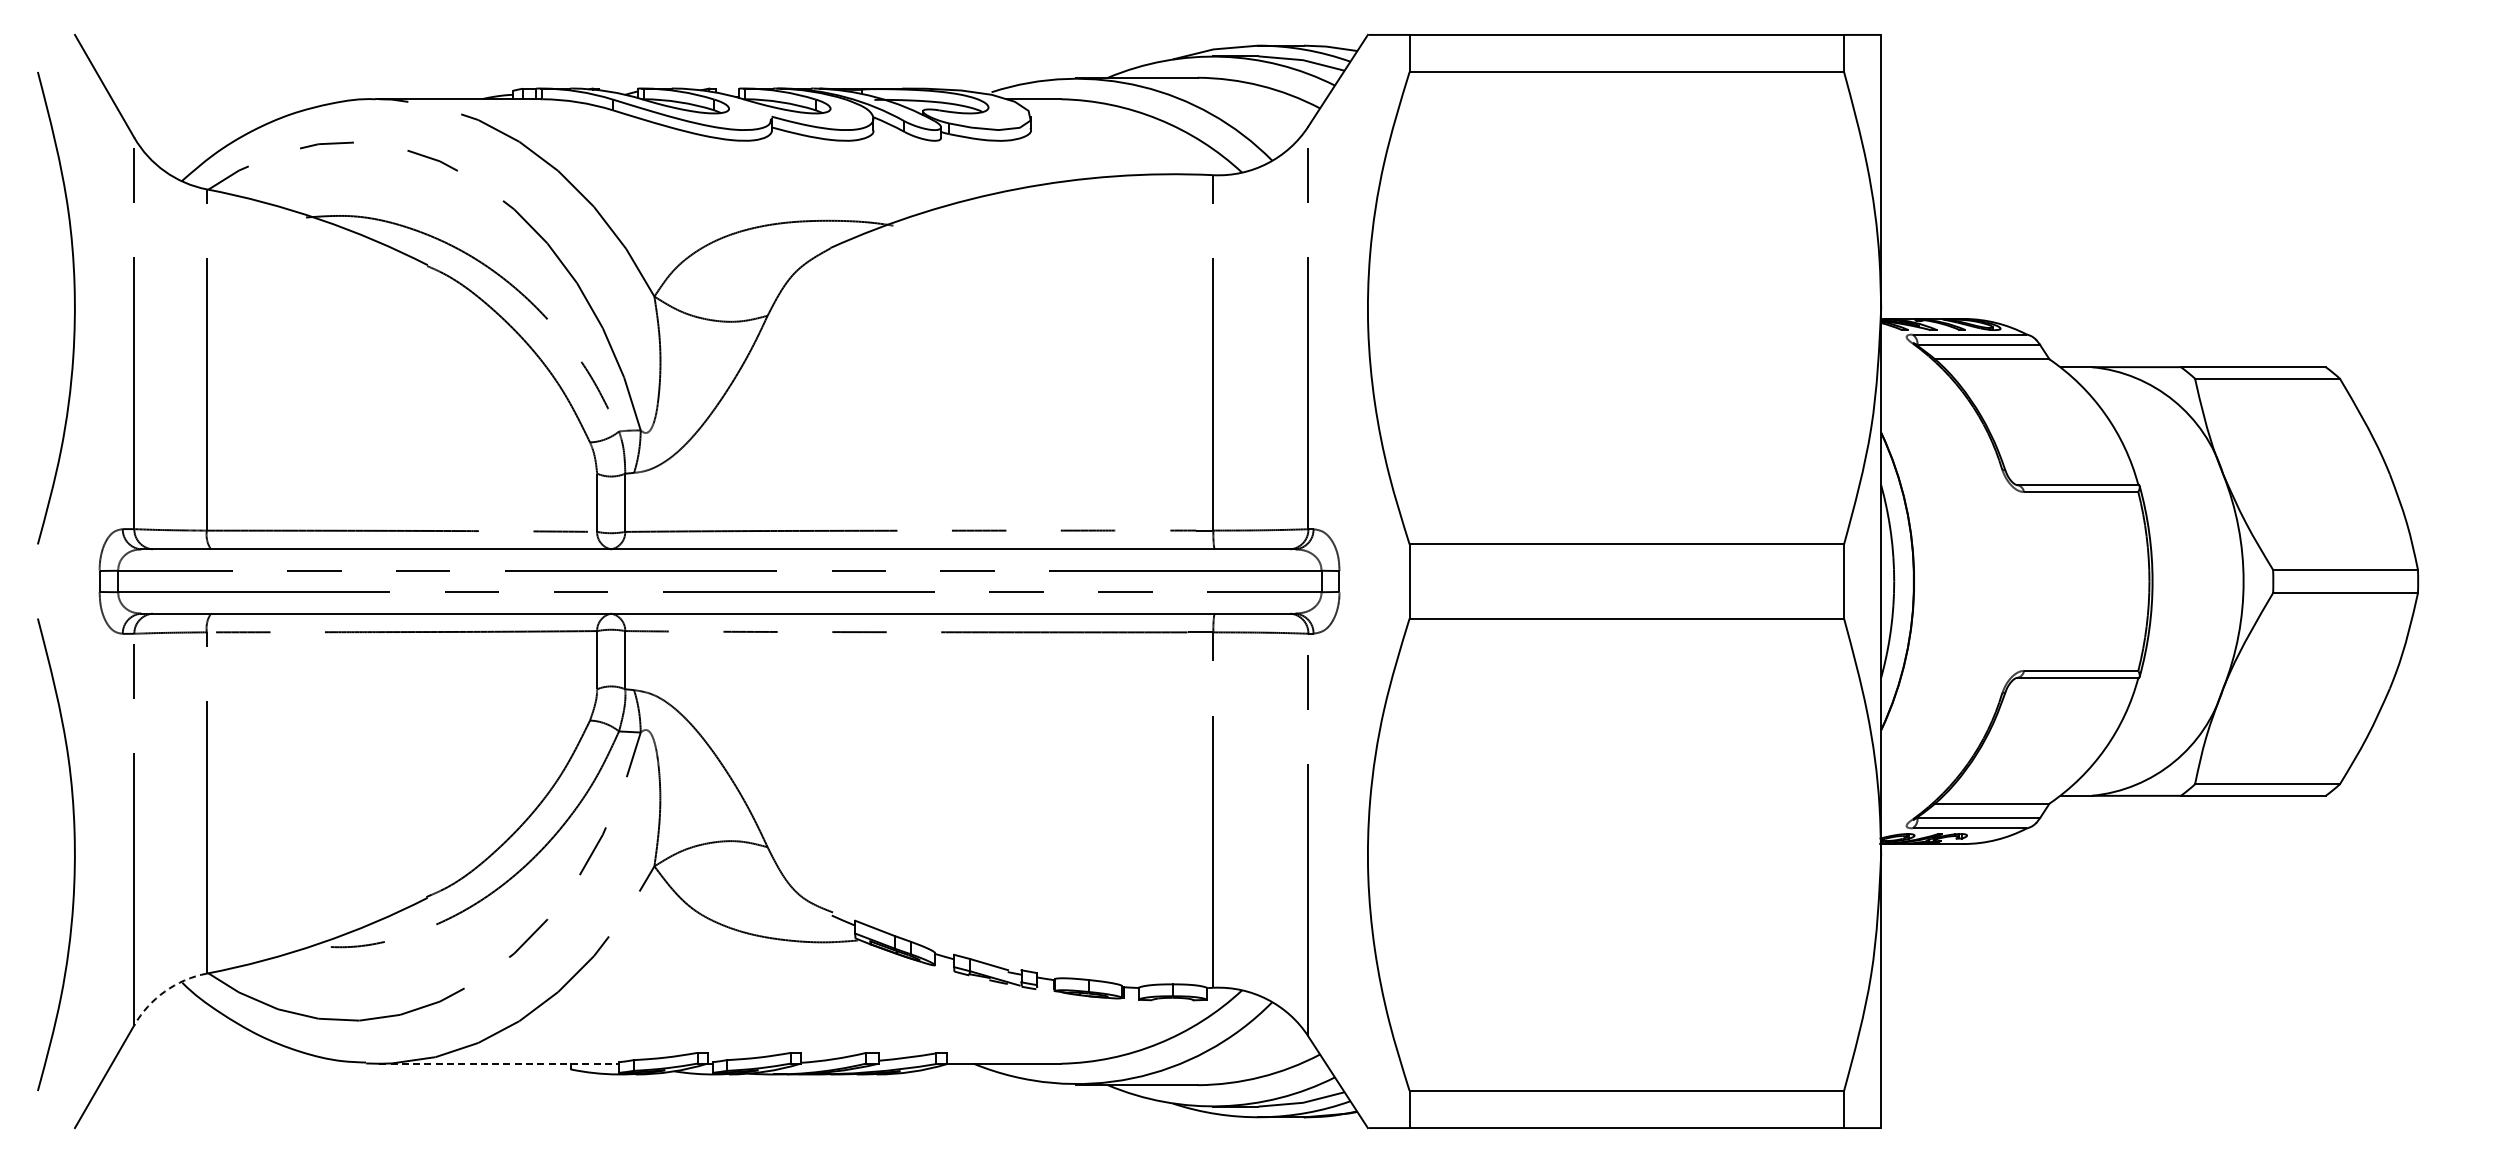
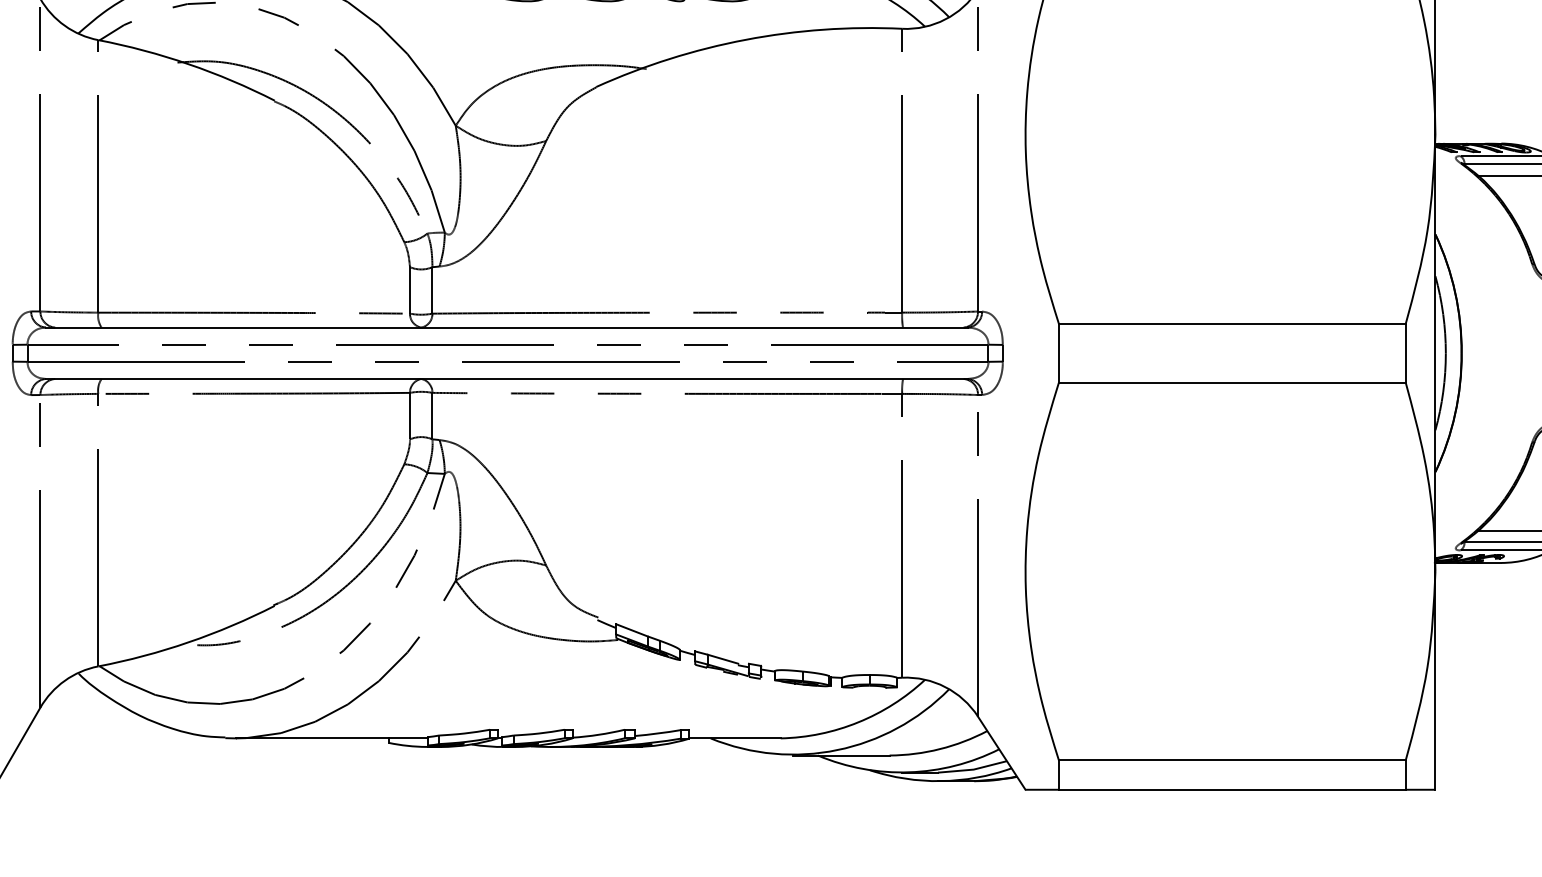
arc: (164, 991) -> (64, 680), dashed -> solid
line: (499, 1063) -> (332, 738), dashed -> solid

